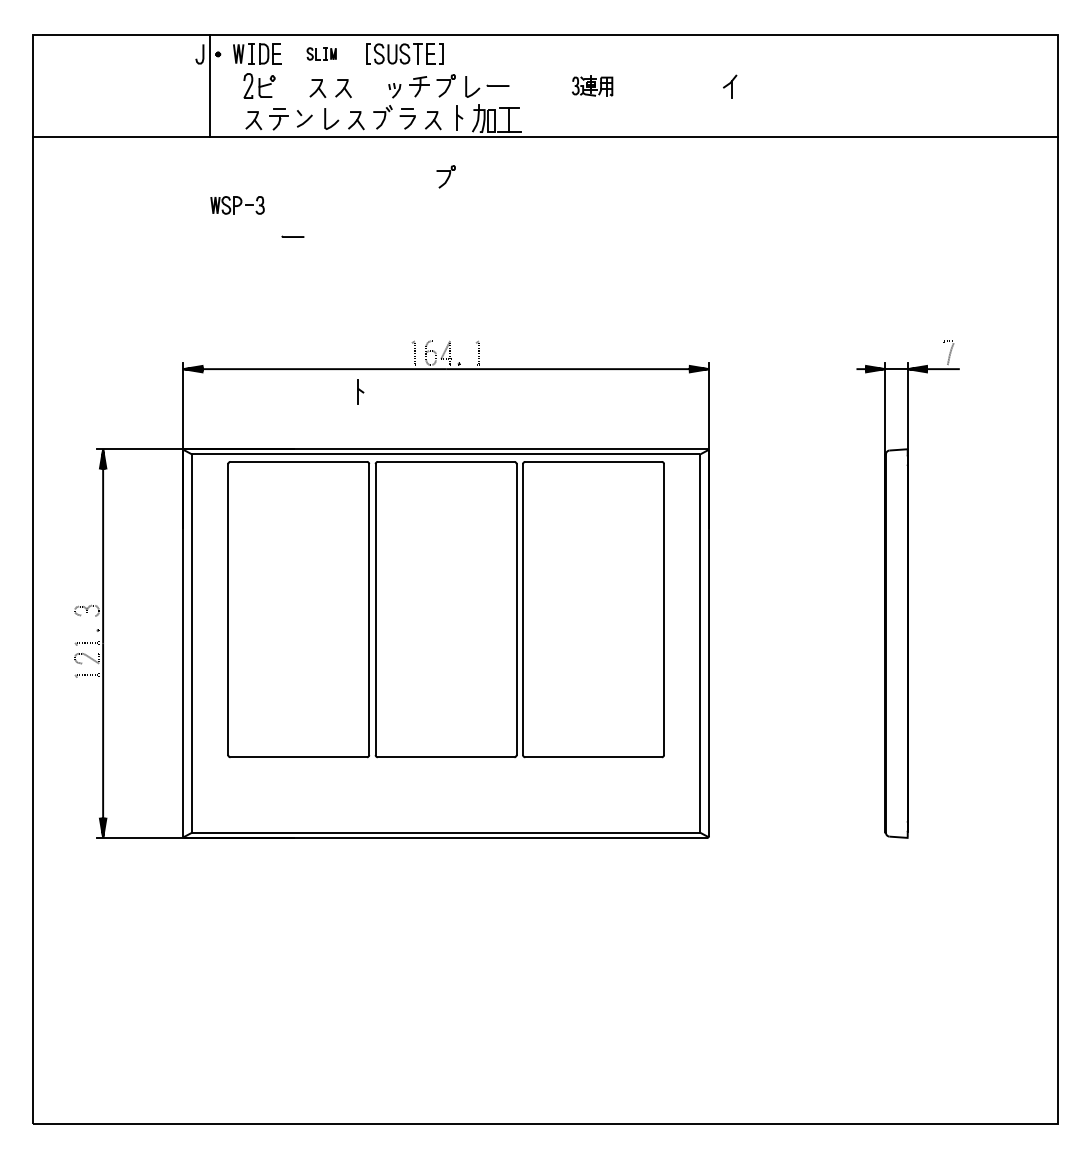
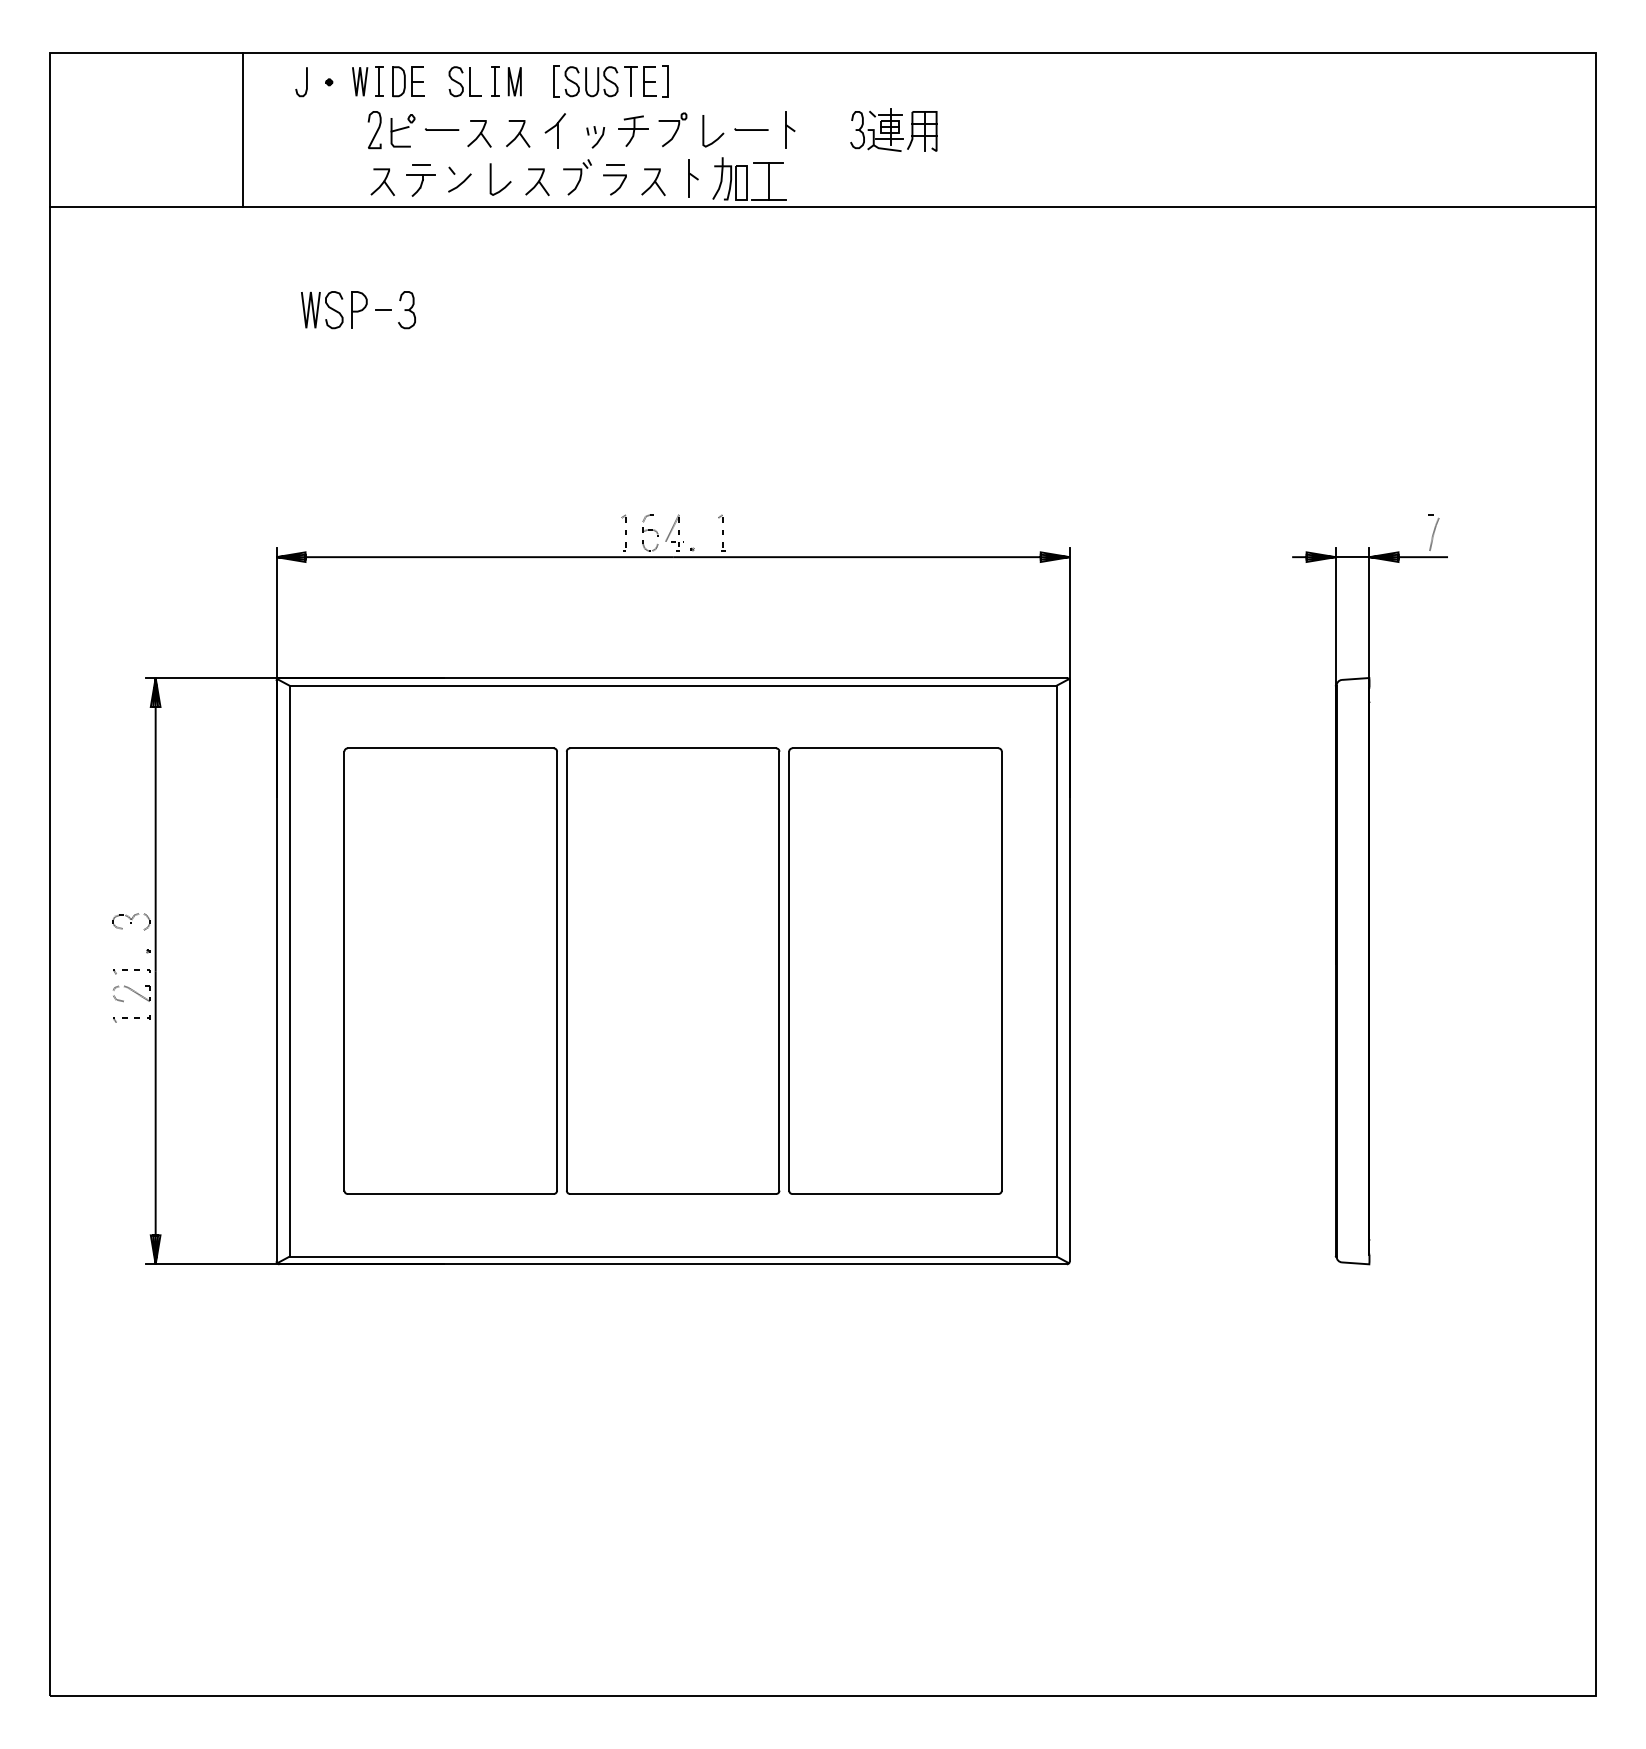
part: (321, 53) -> (485, 80), size x1.67
line: (209, 85) -> (242, 129), moved
part: (592, 85) -> (893, 129), size x1.43
part: (730, 86) -> (555, 130), moved
part: (445, 176) -> (672, 266), removed
part: (237, 205) -> (358, 310), size x1.43
line: (292, 236) -> (441, 129), moved
part: (360, 391) -> (789, 129), moved
part: (445, 609) -> (672, 971), moved

